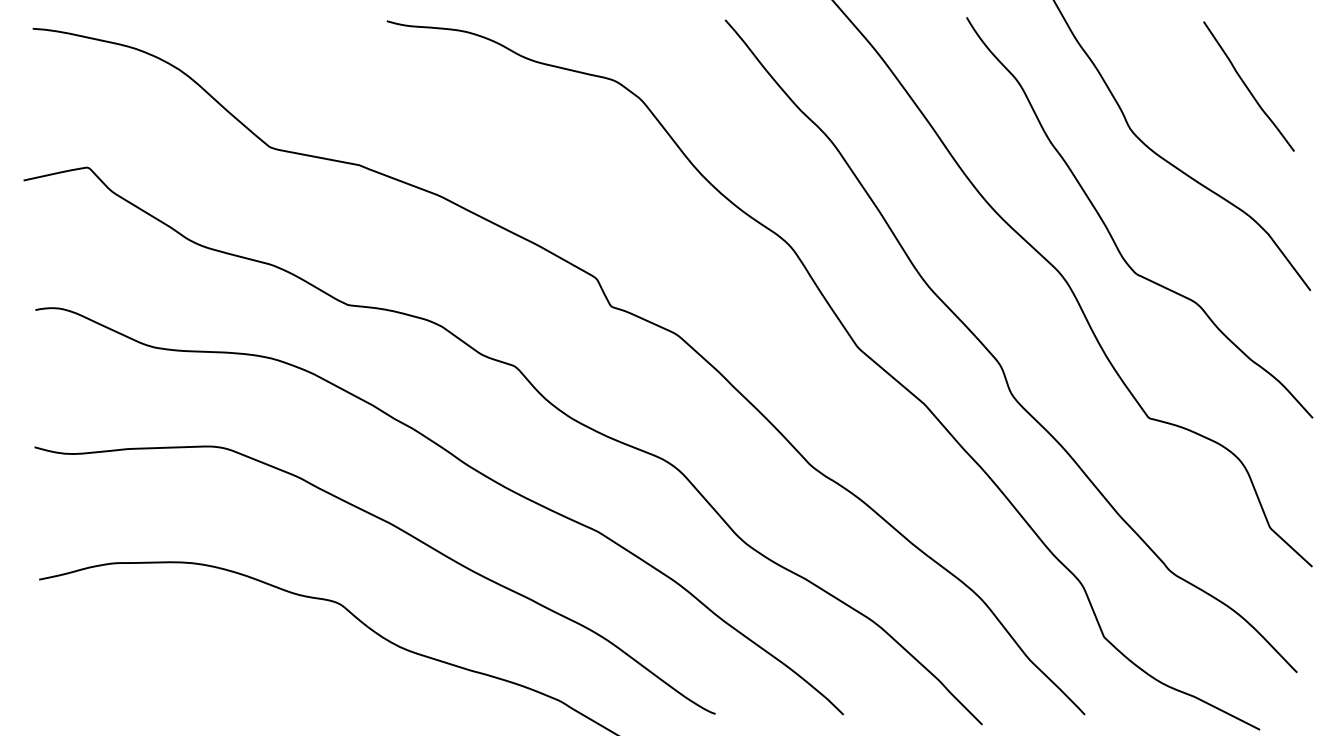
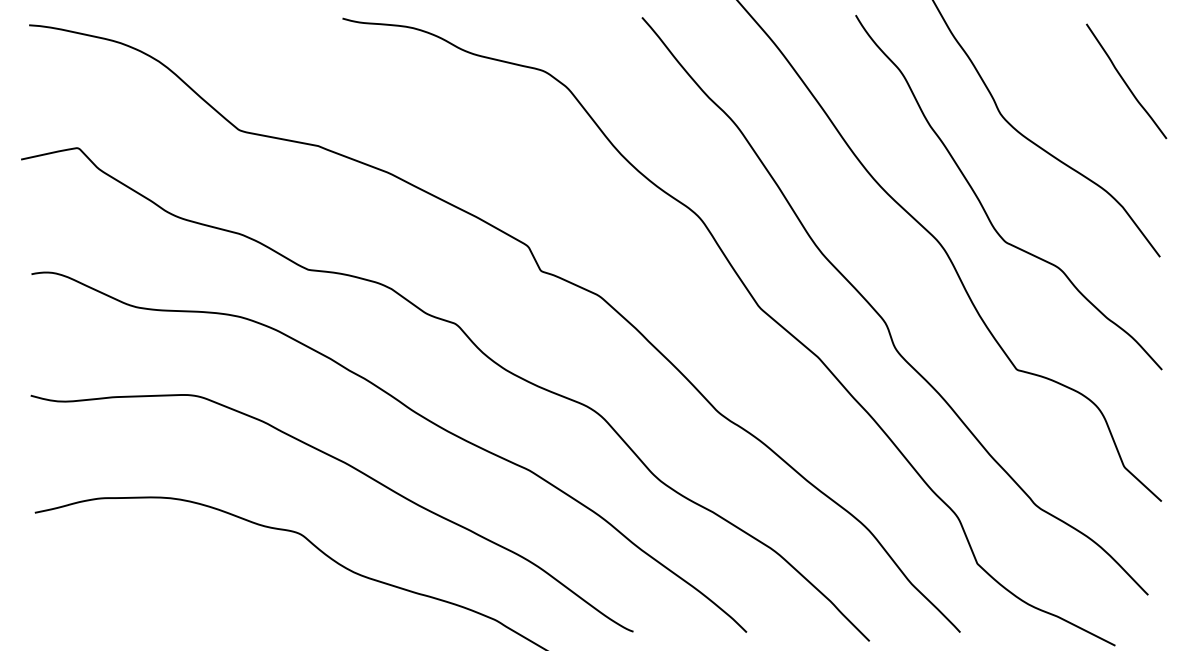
curve: (1247, 86) -> (1125, 81), moved

